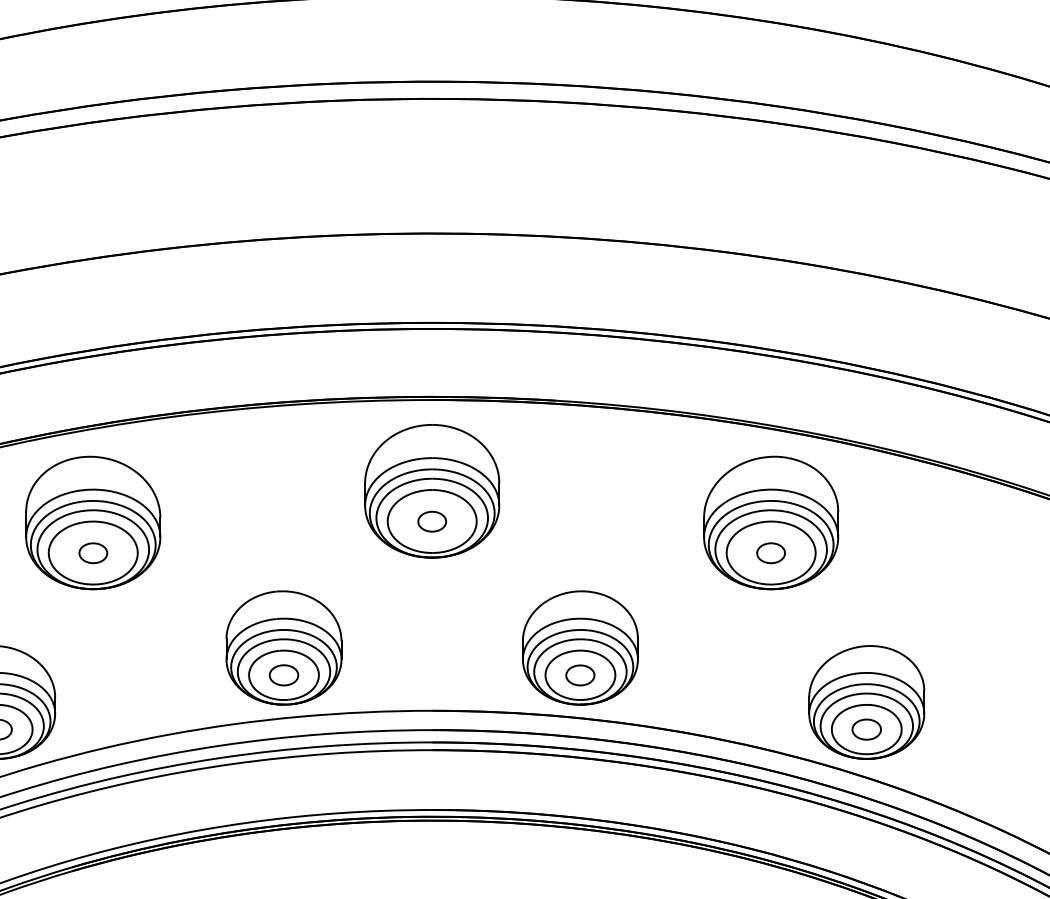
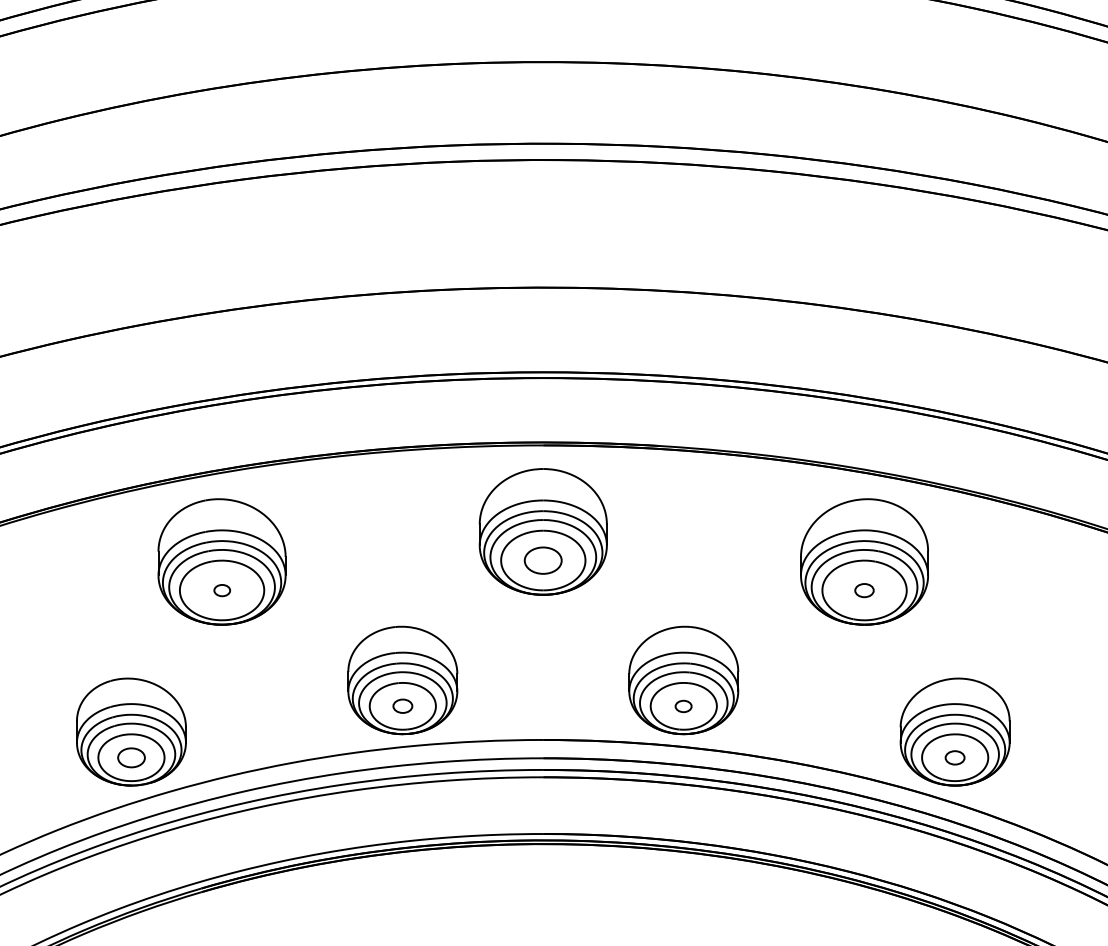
part: (432, 521) -> (543, 560), size x1.4
part: (93, 553) -> (222, 590), size x0.6
part: (771, 553) -> (864, 590), size x0.7
part: (283, 674) -> (402, 705), size x0.7
part: (580, 675) -> (683, 706), size x0.6
part: (866, 729) -> (954, 757), size x0.7

